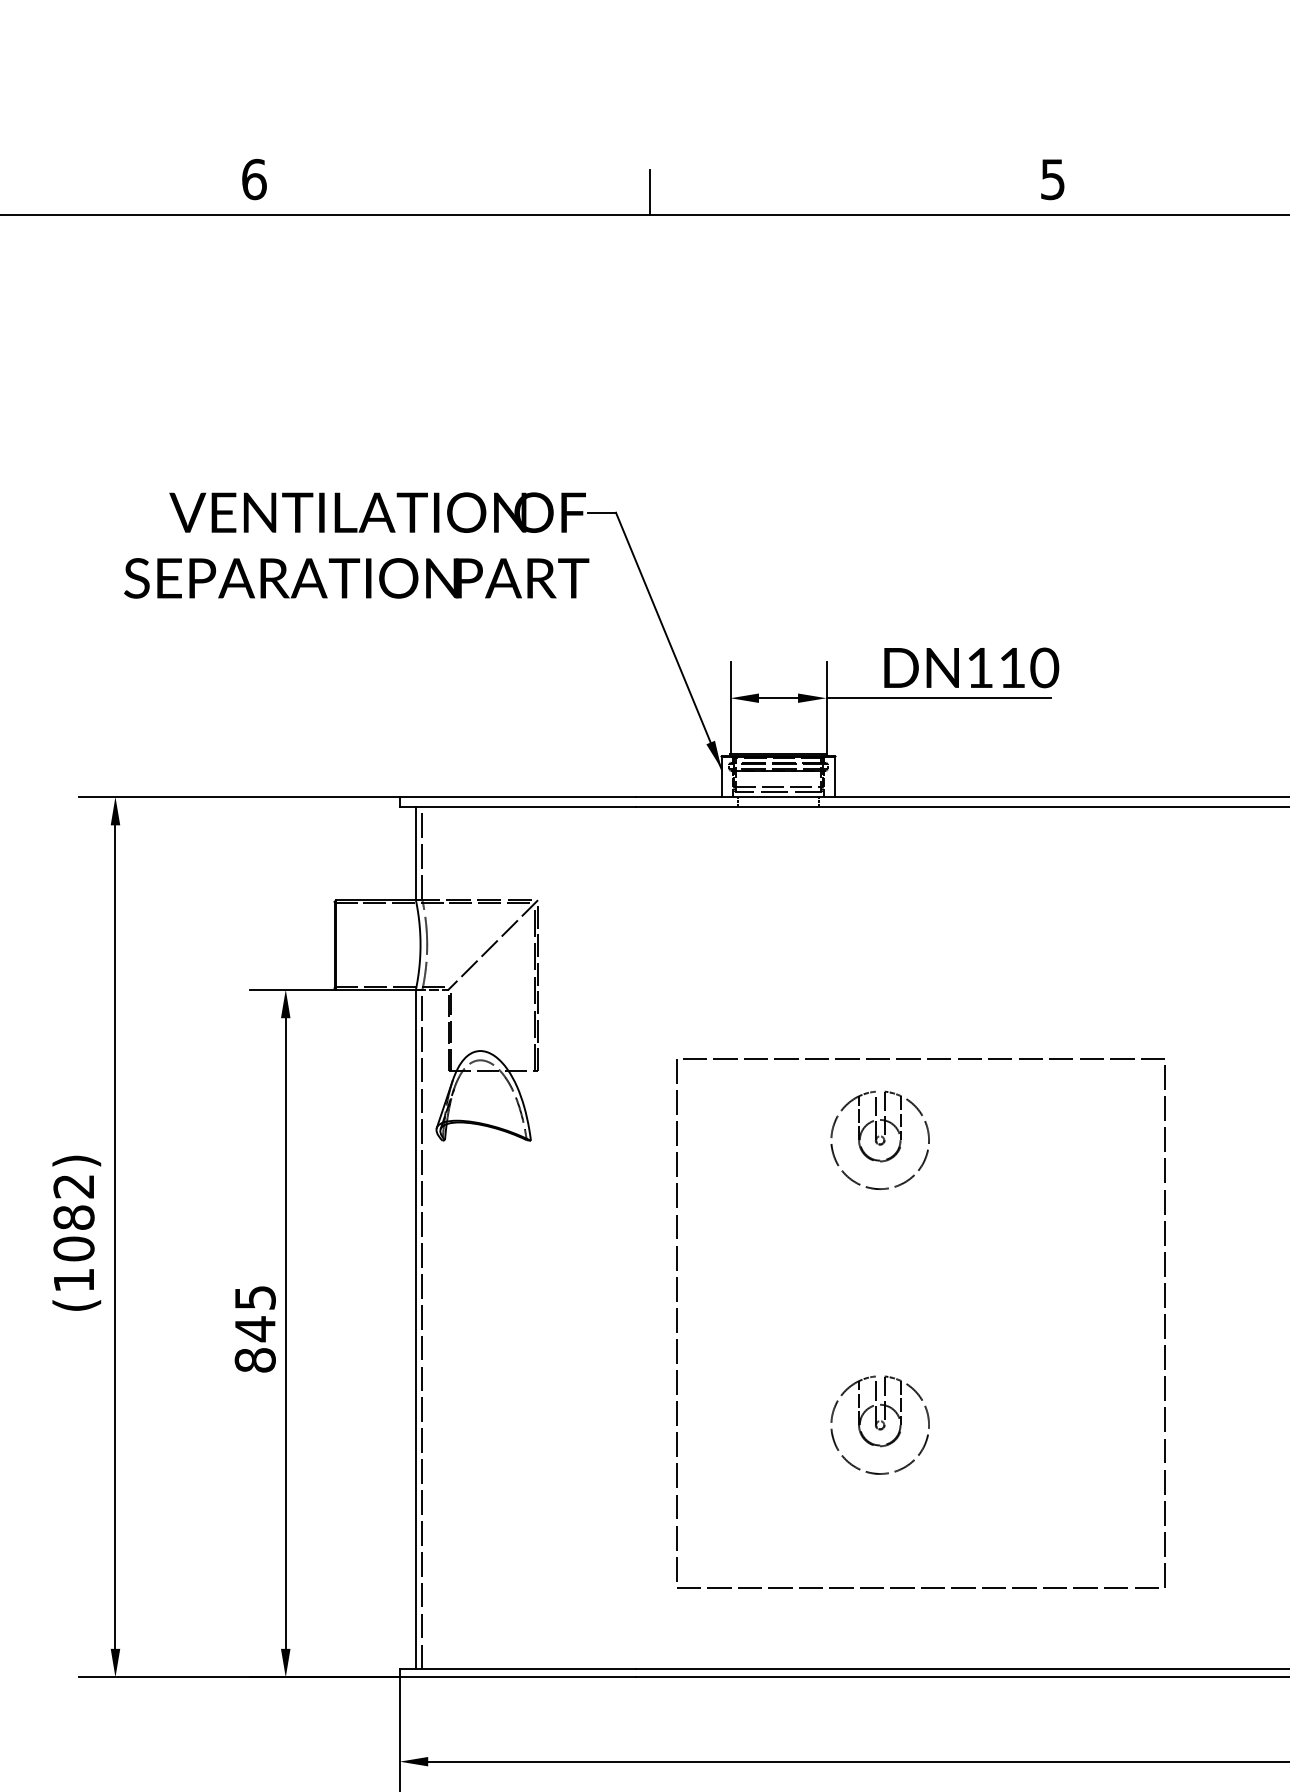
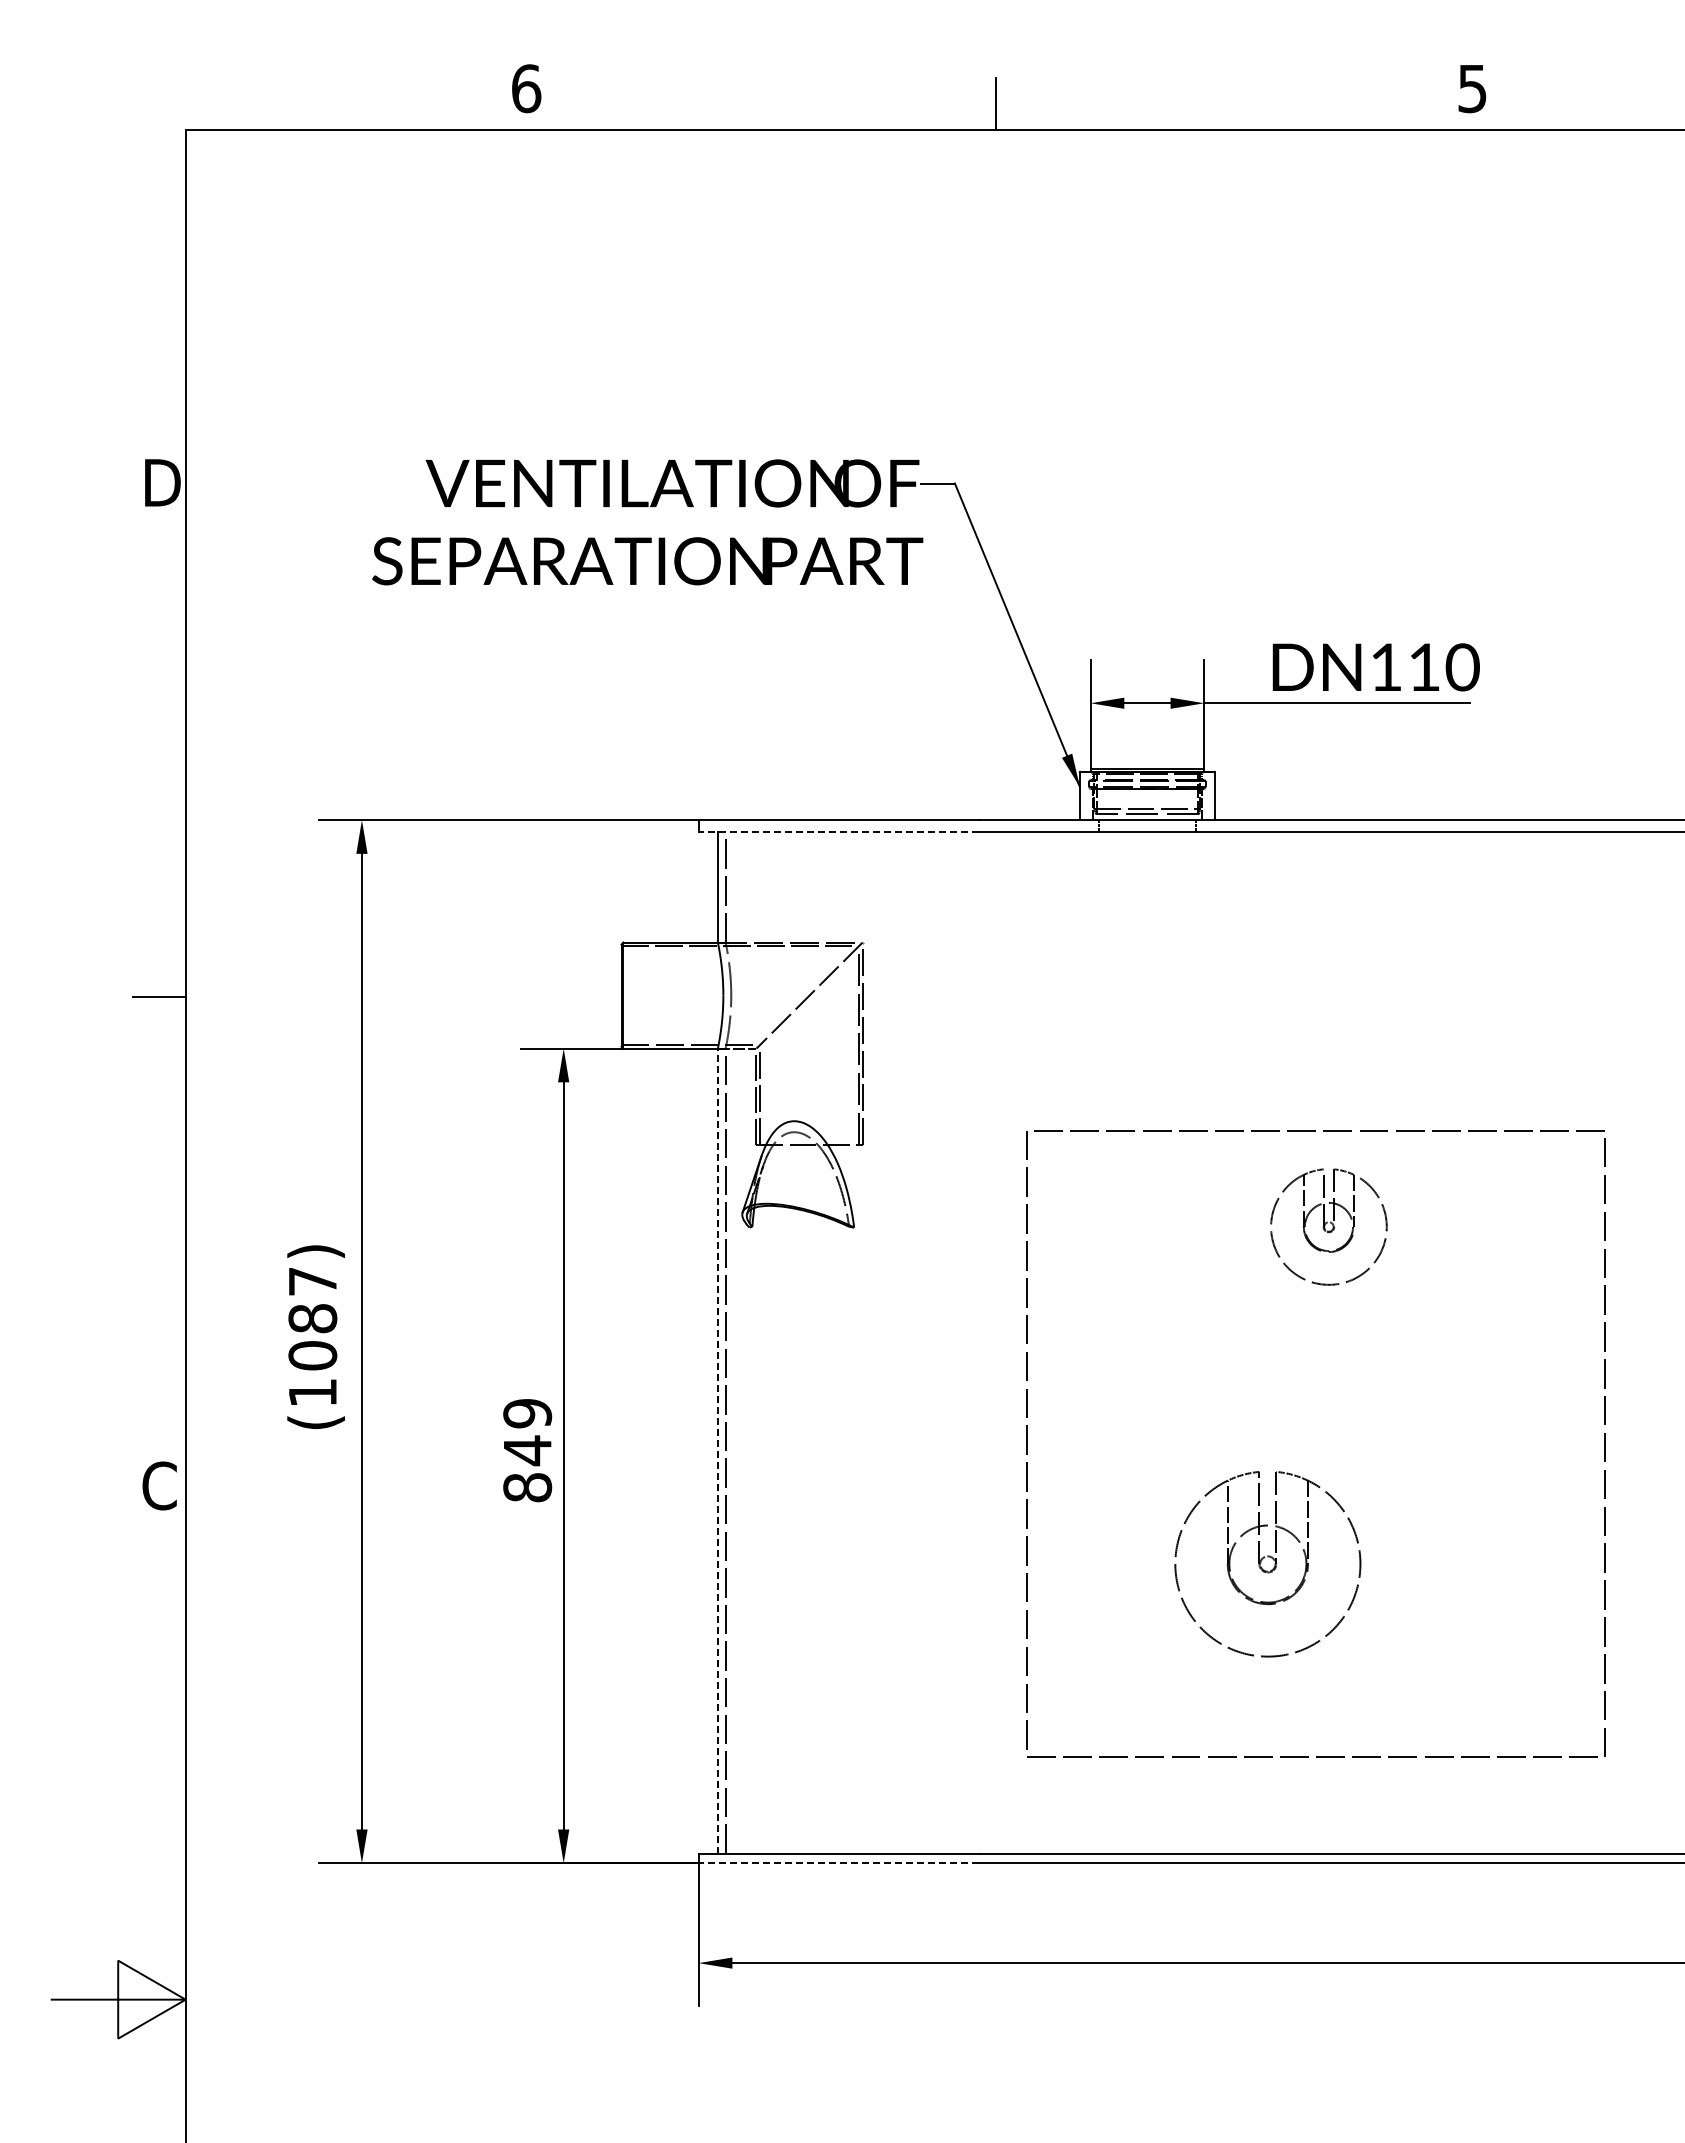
line: (517, 806) -> (838, 831), solid -> dashed
part: (879, 1139) -> (1328, 1226), moved
text: (73, 1186) -> (312, 1281), (1082) -> (1087)
text: (255, 1297) -> (527, 1413), 845 -> 849
line: (415, 1329) -> (717, 1451), solid -> dashed
part: (879, 1425) -> (1267, 1564), size x1.6
line: (517, 1677) -> (838, 1863), solid -> dashed

